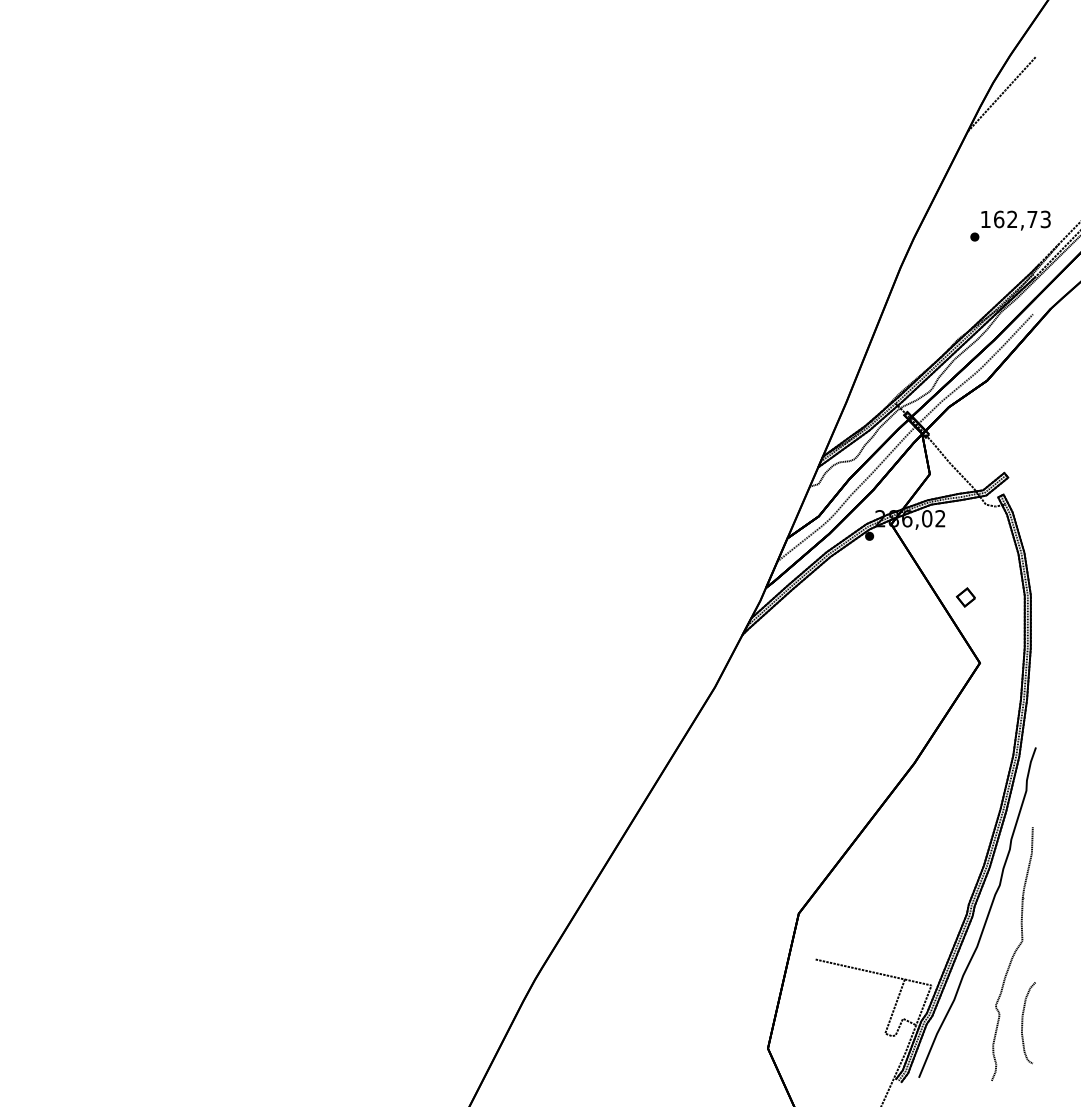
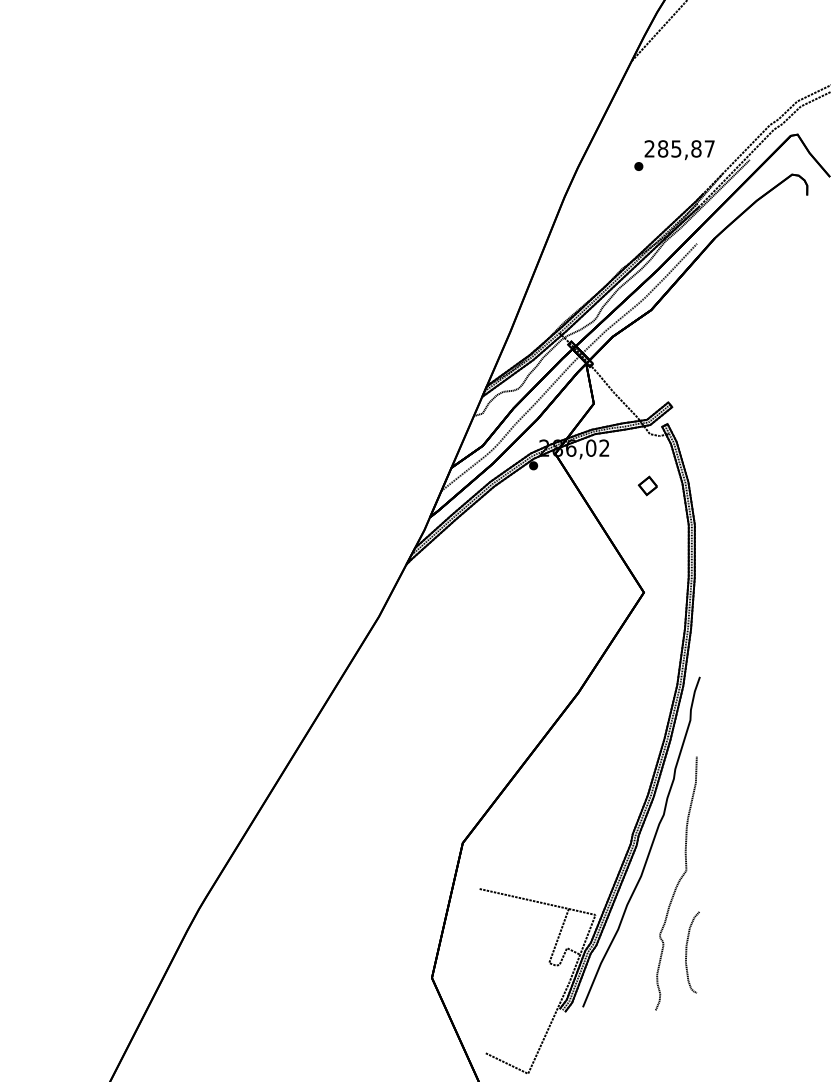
text: (1015, 219) -> (679, 148), 162,73 -> 285,87
part: (965, 597) -> (647, 485), moved

